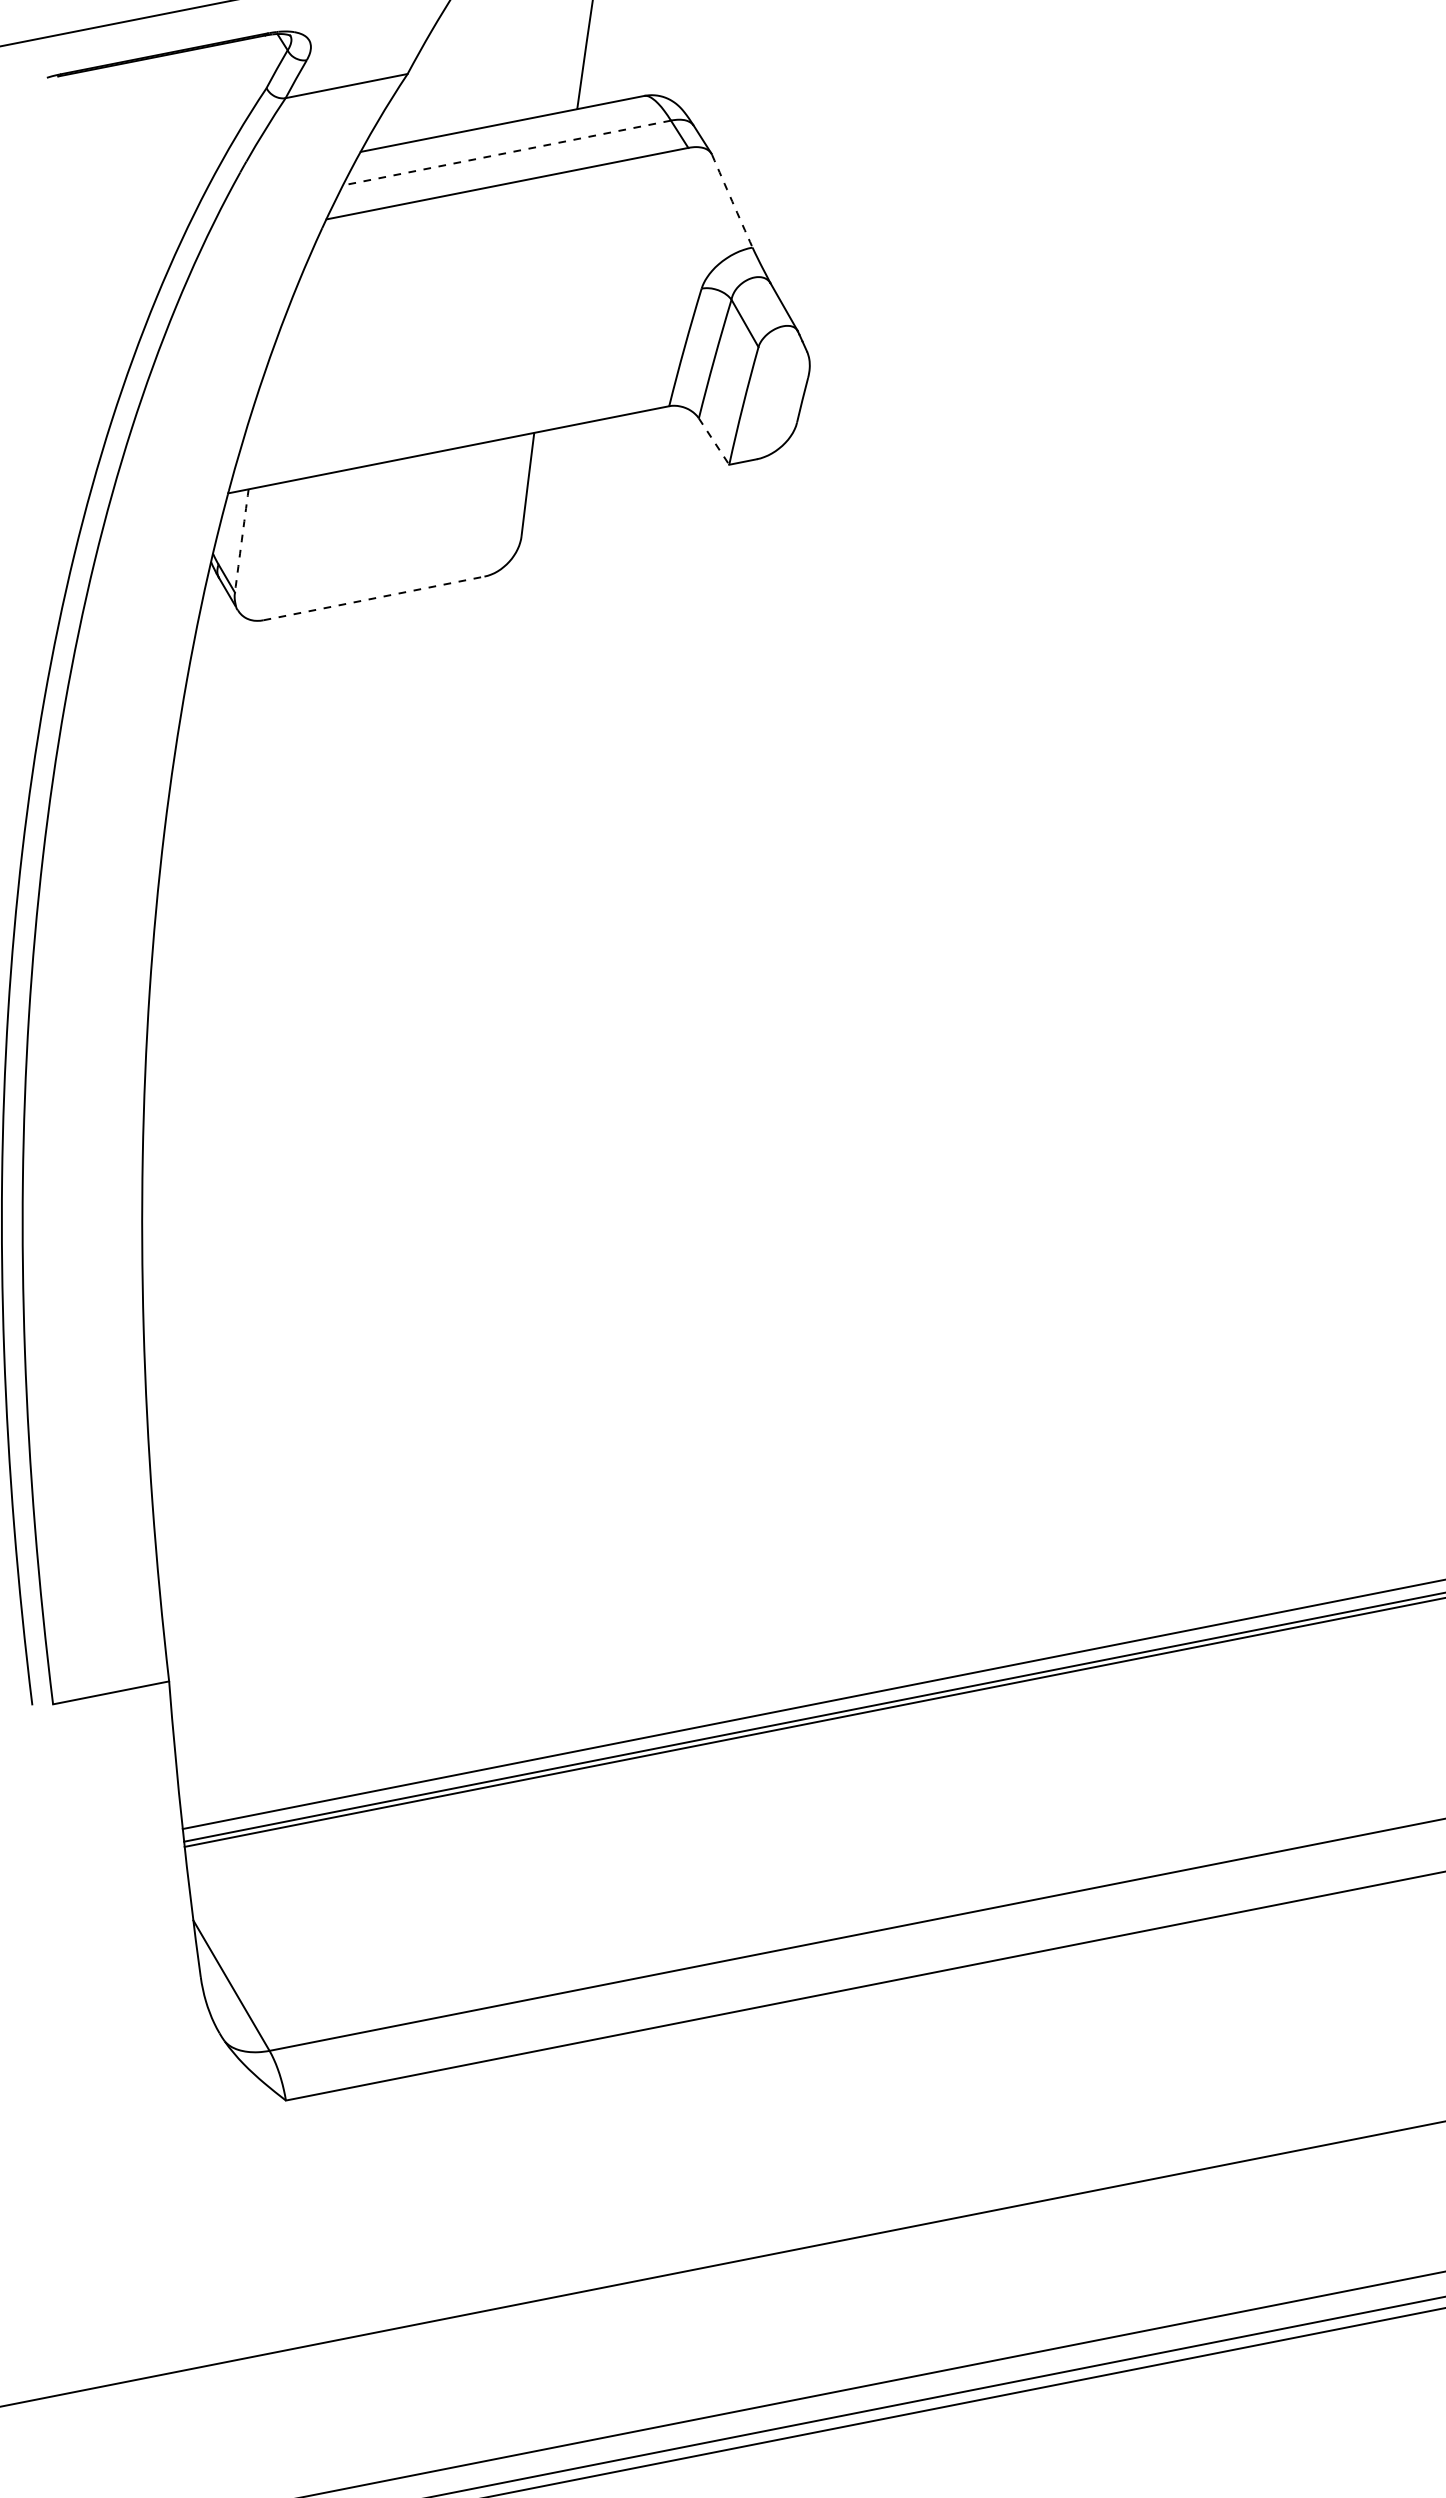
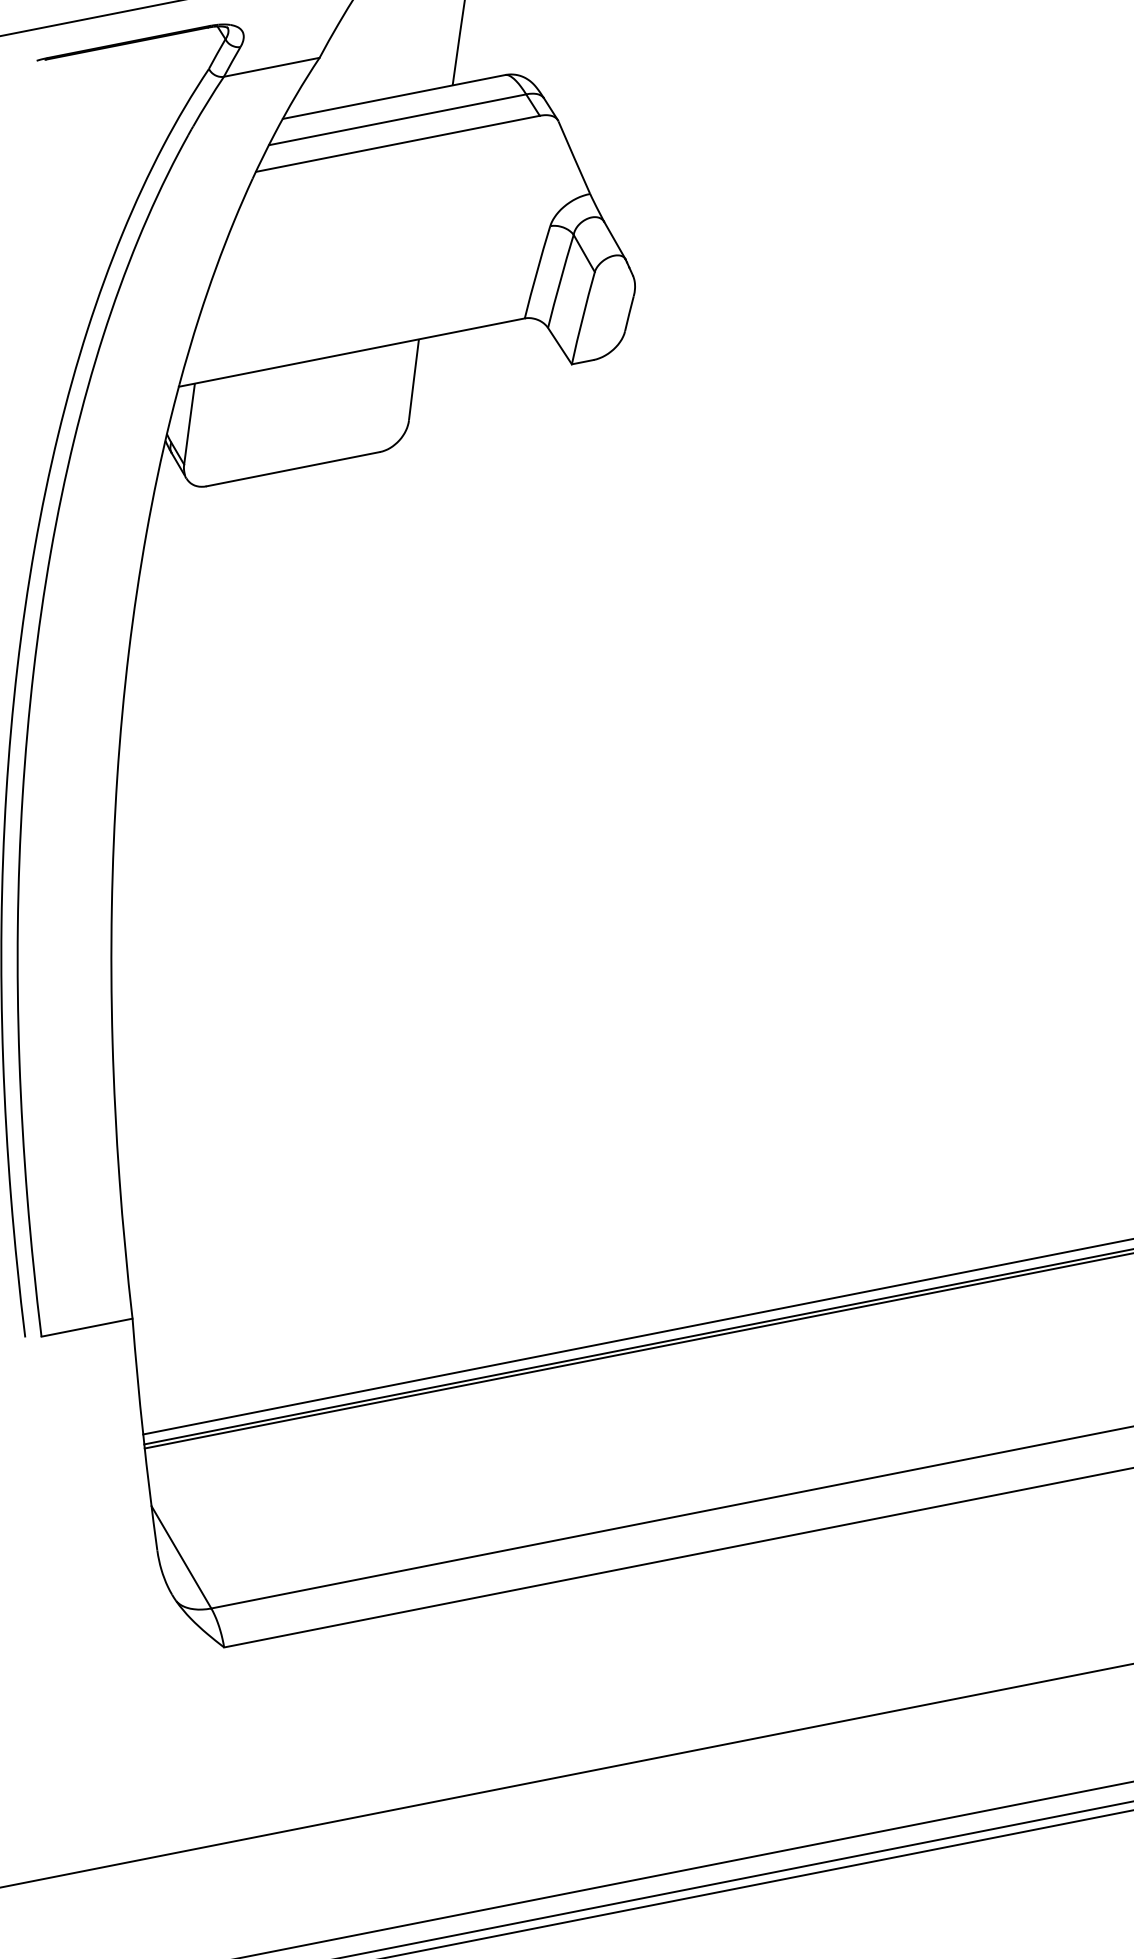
line: (506, 153) -> (397, 120), dashed -> solid
arc: (732, 201) -> (574, 157), dashed -> solid
line: (714, 441) -> (560, 346), dashed -> solid
arc: (241, 540) -> (189, 423), dashed -> solid
line: (374, 598) -> (293, 469), dashed -> solid

